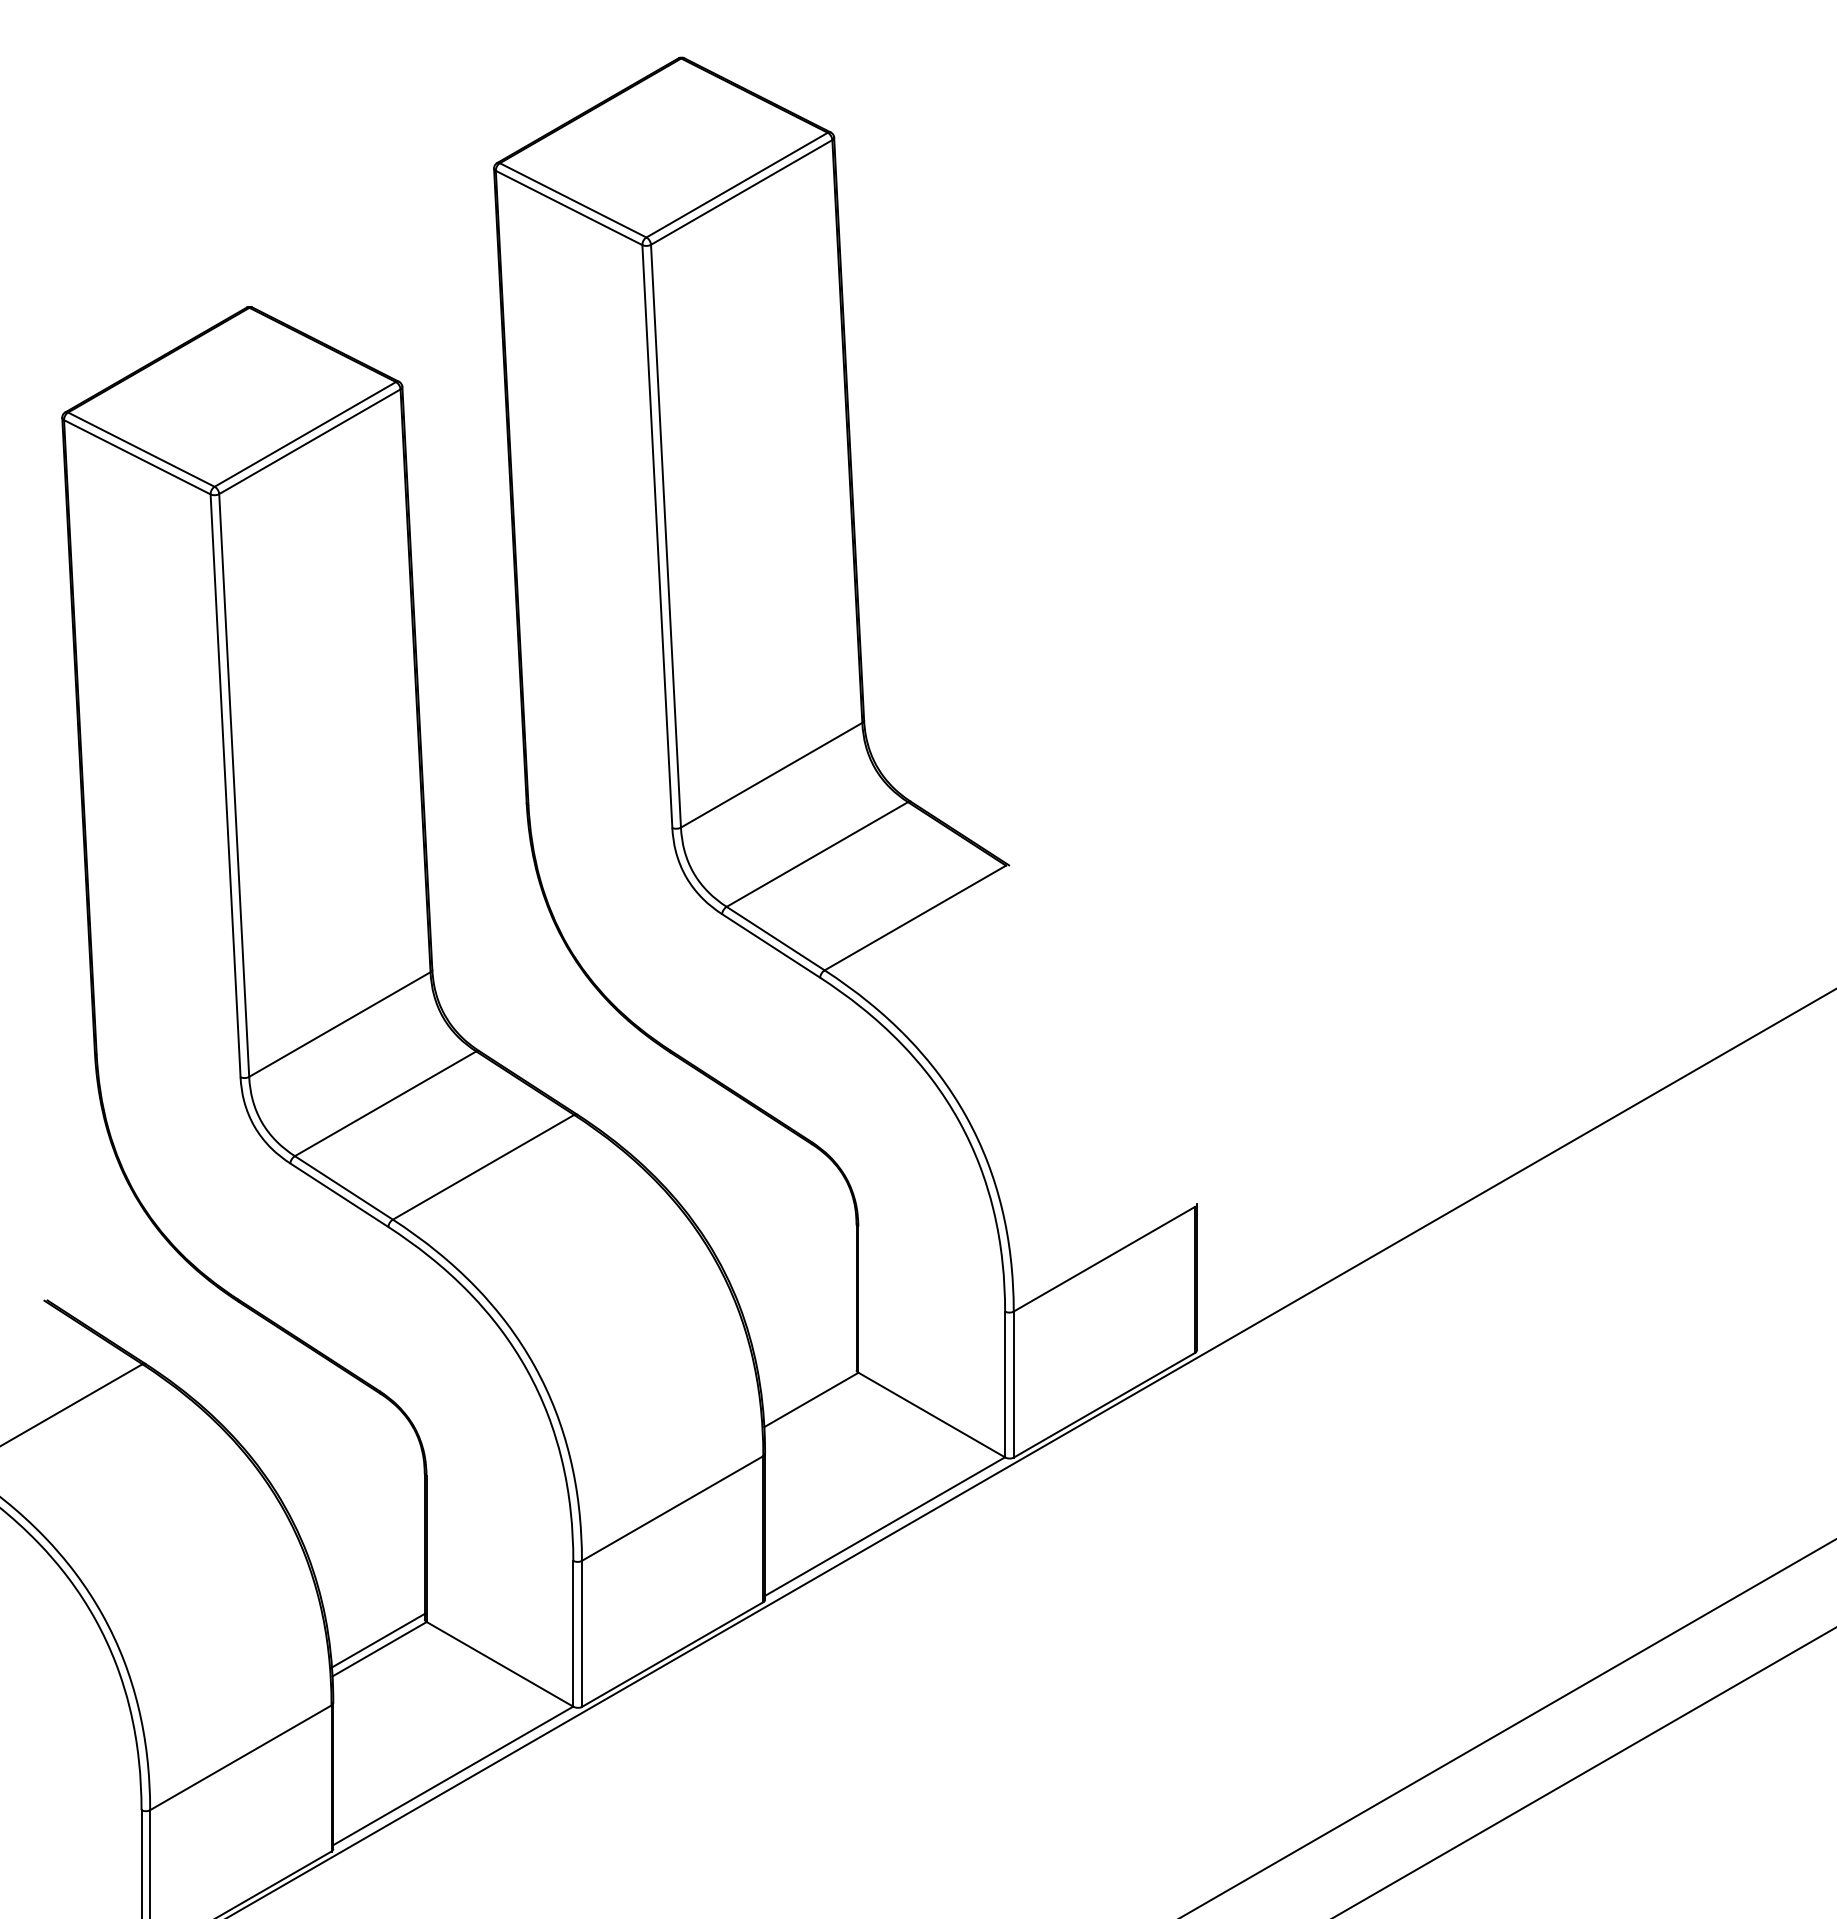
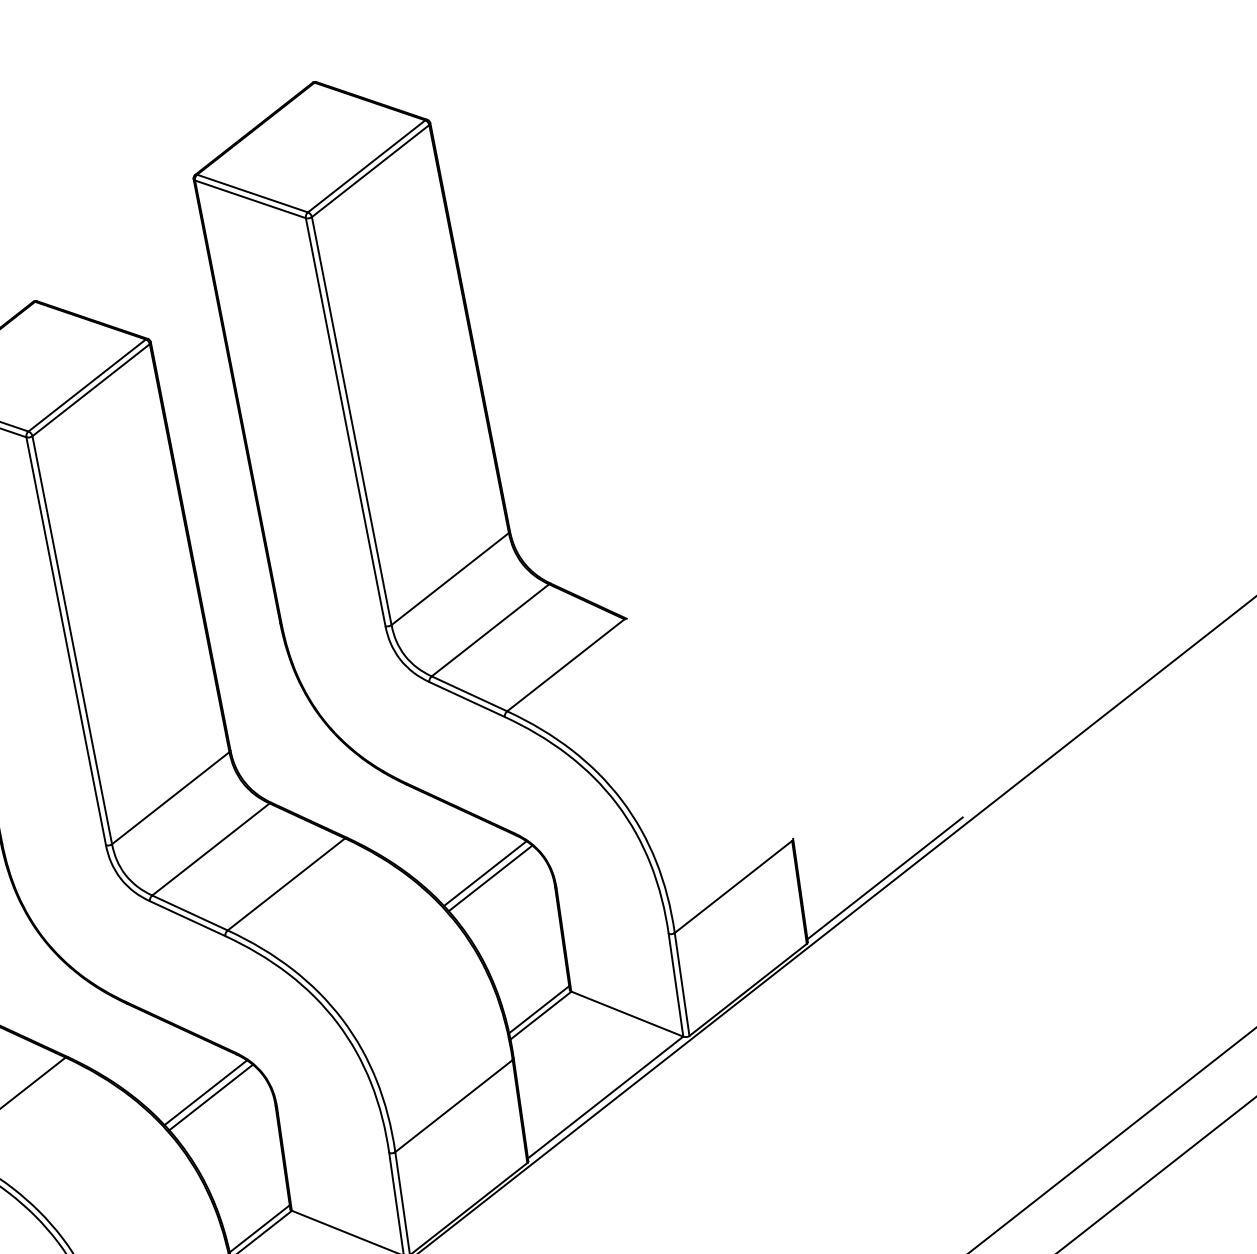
line: (761, 1191) -> (484, 873), added
line: (768, 1198) -> (490, 877), added
line: (1316, 1277) -> (884, 878), added
line: (809, 1391) -> (538, 1009), added
line: (330, 1440) -> (205, 1092), added
line: (336, 1448) -> (210, 1097), added

